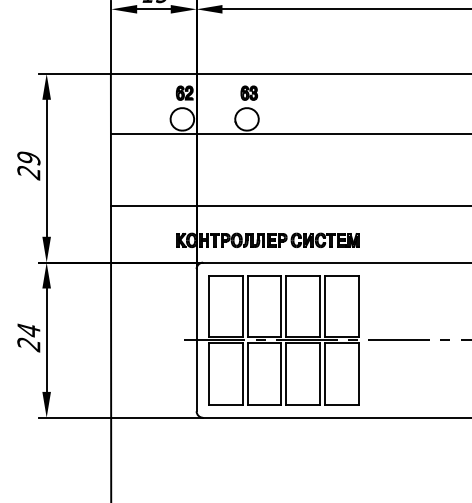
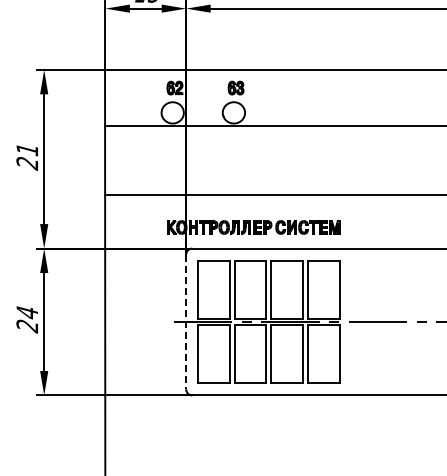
text: (29, 158) -> (27, 149), 29 -> 21
line: (196, 340) -> (186, 322), solid -> dashed

